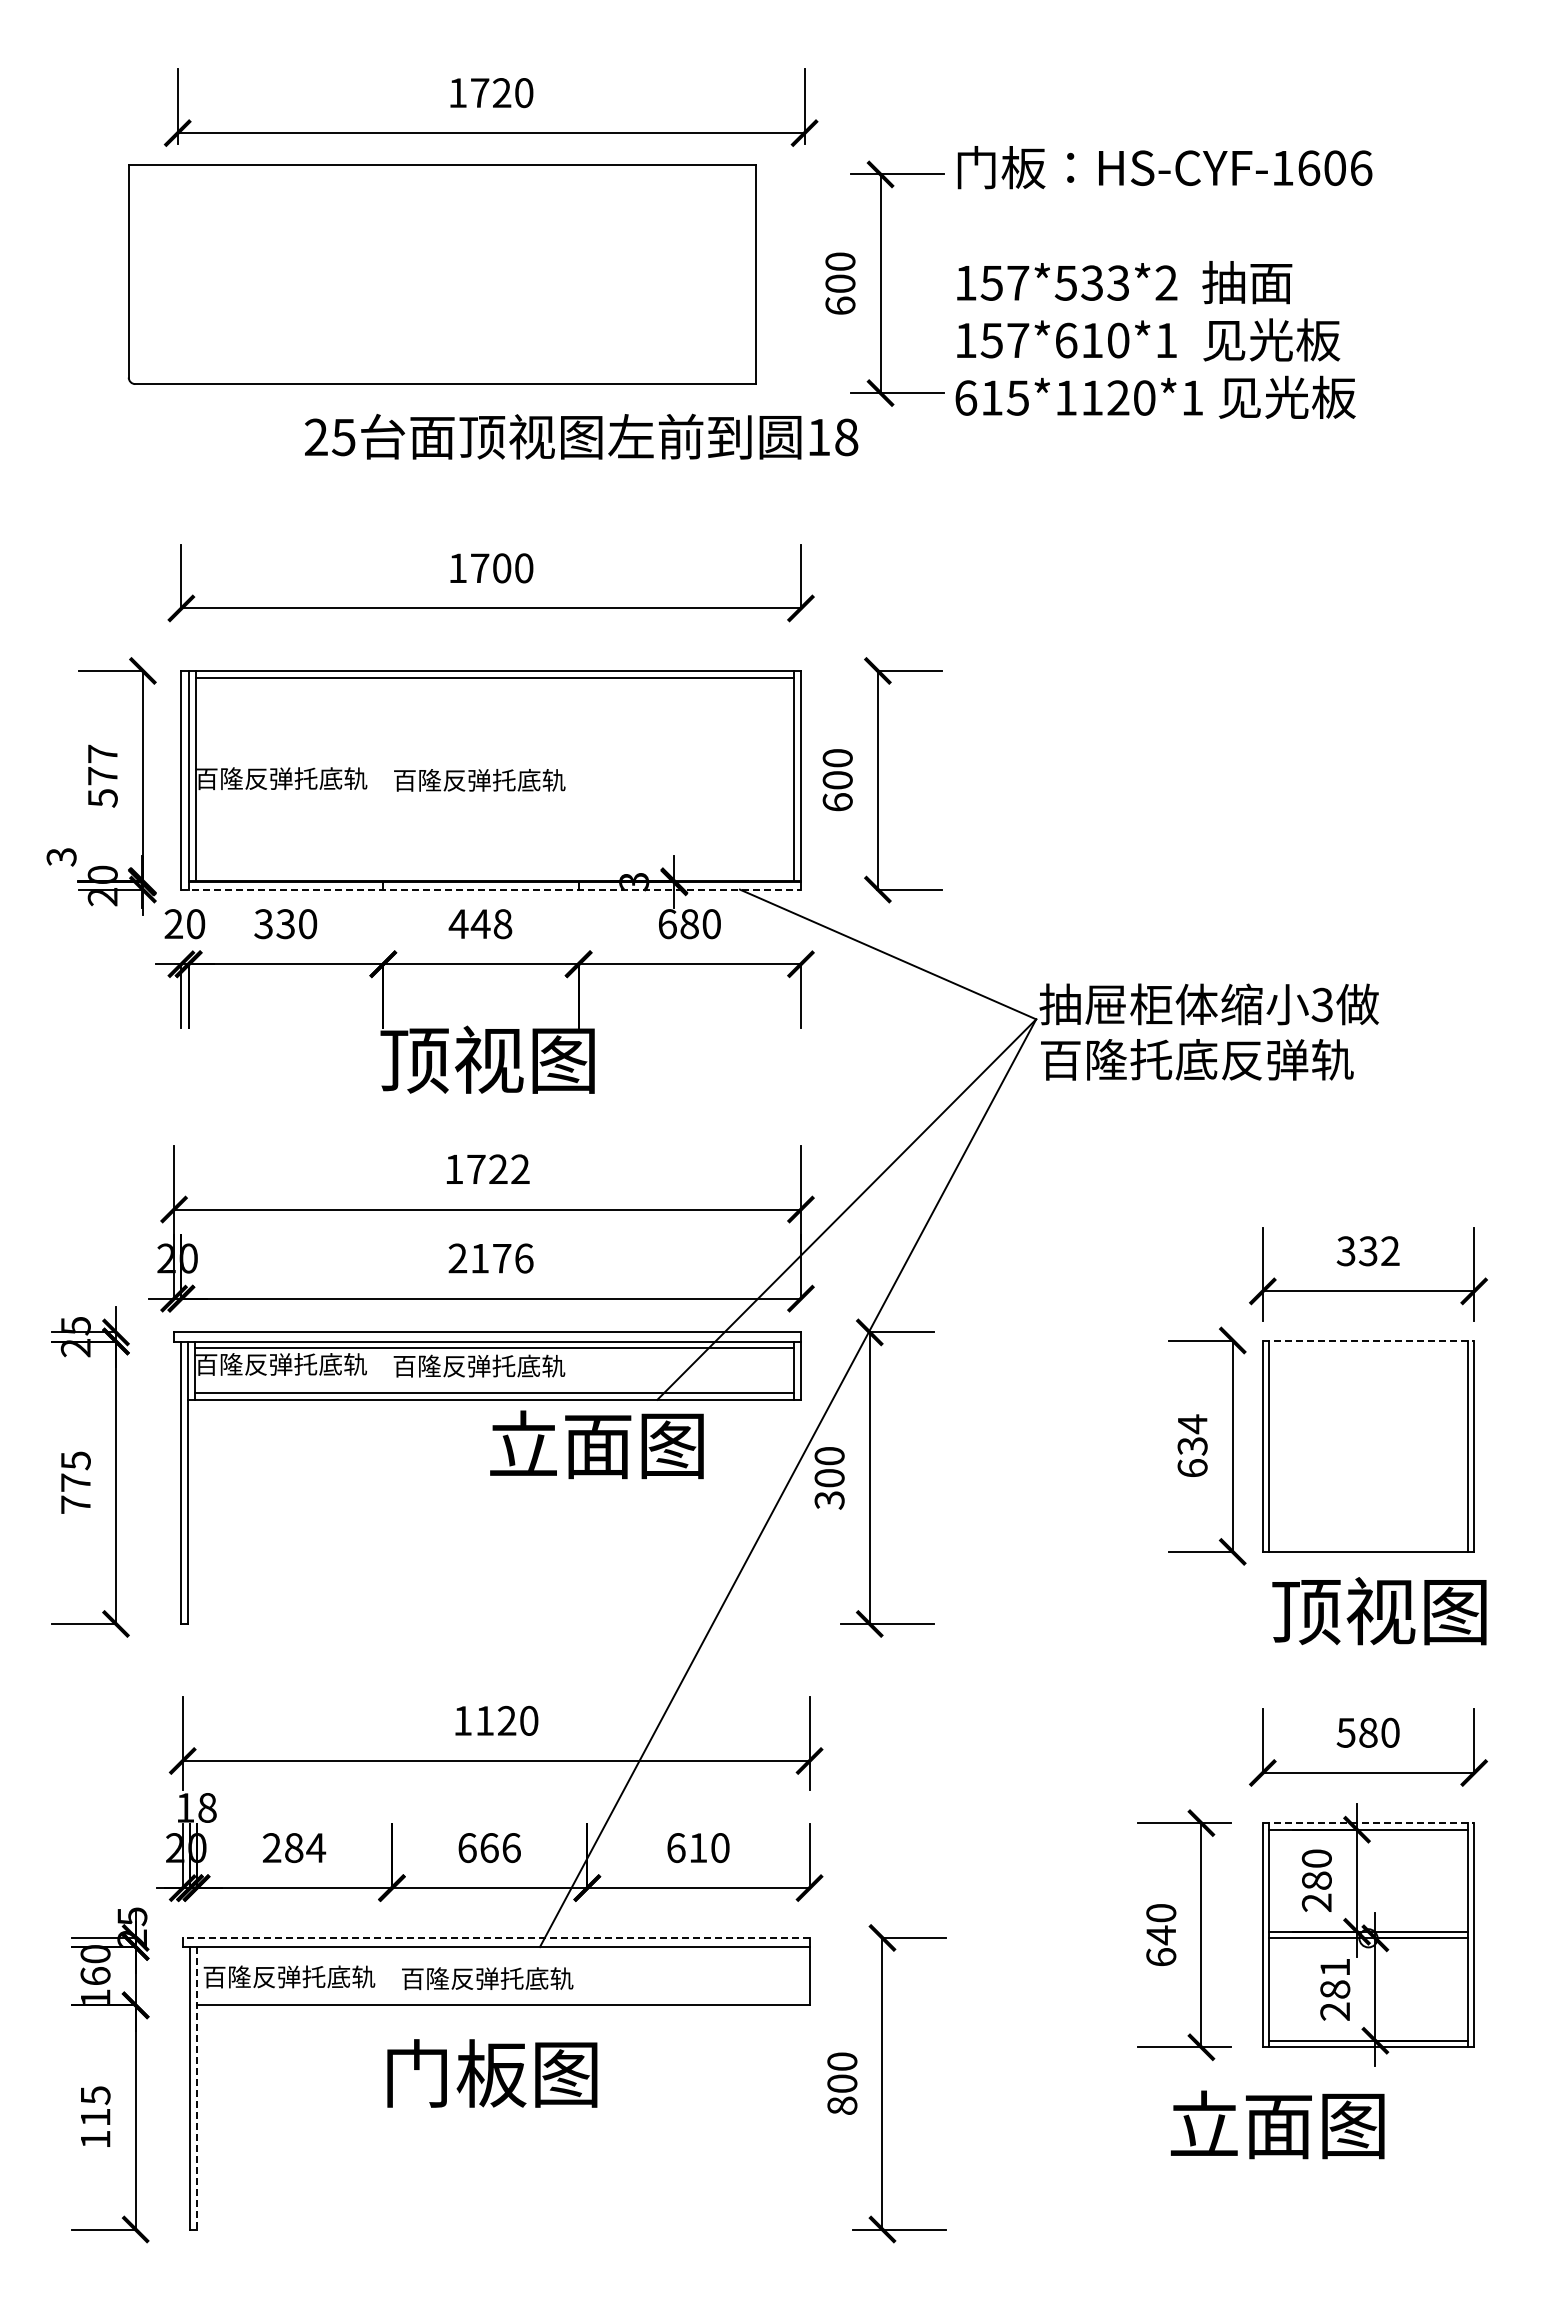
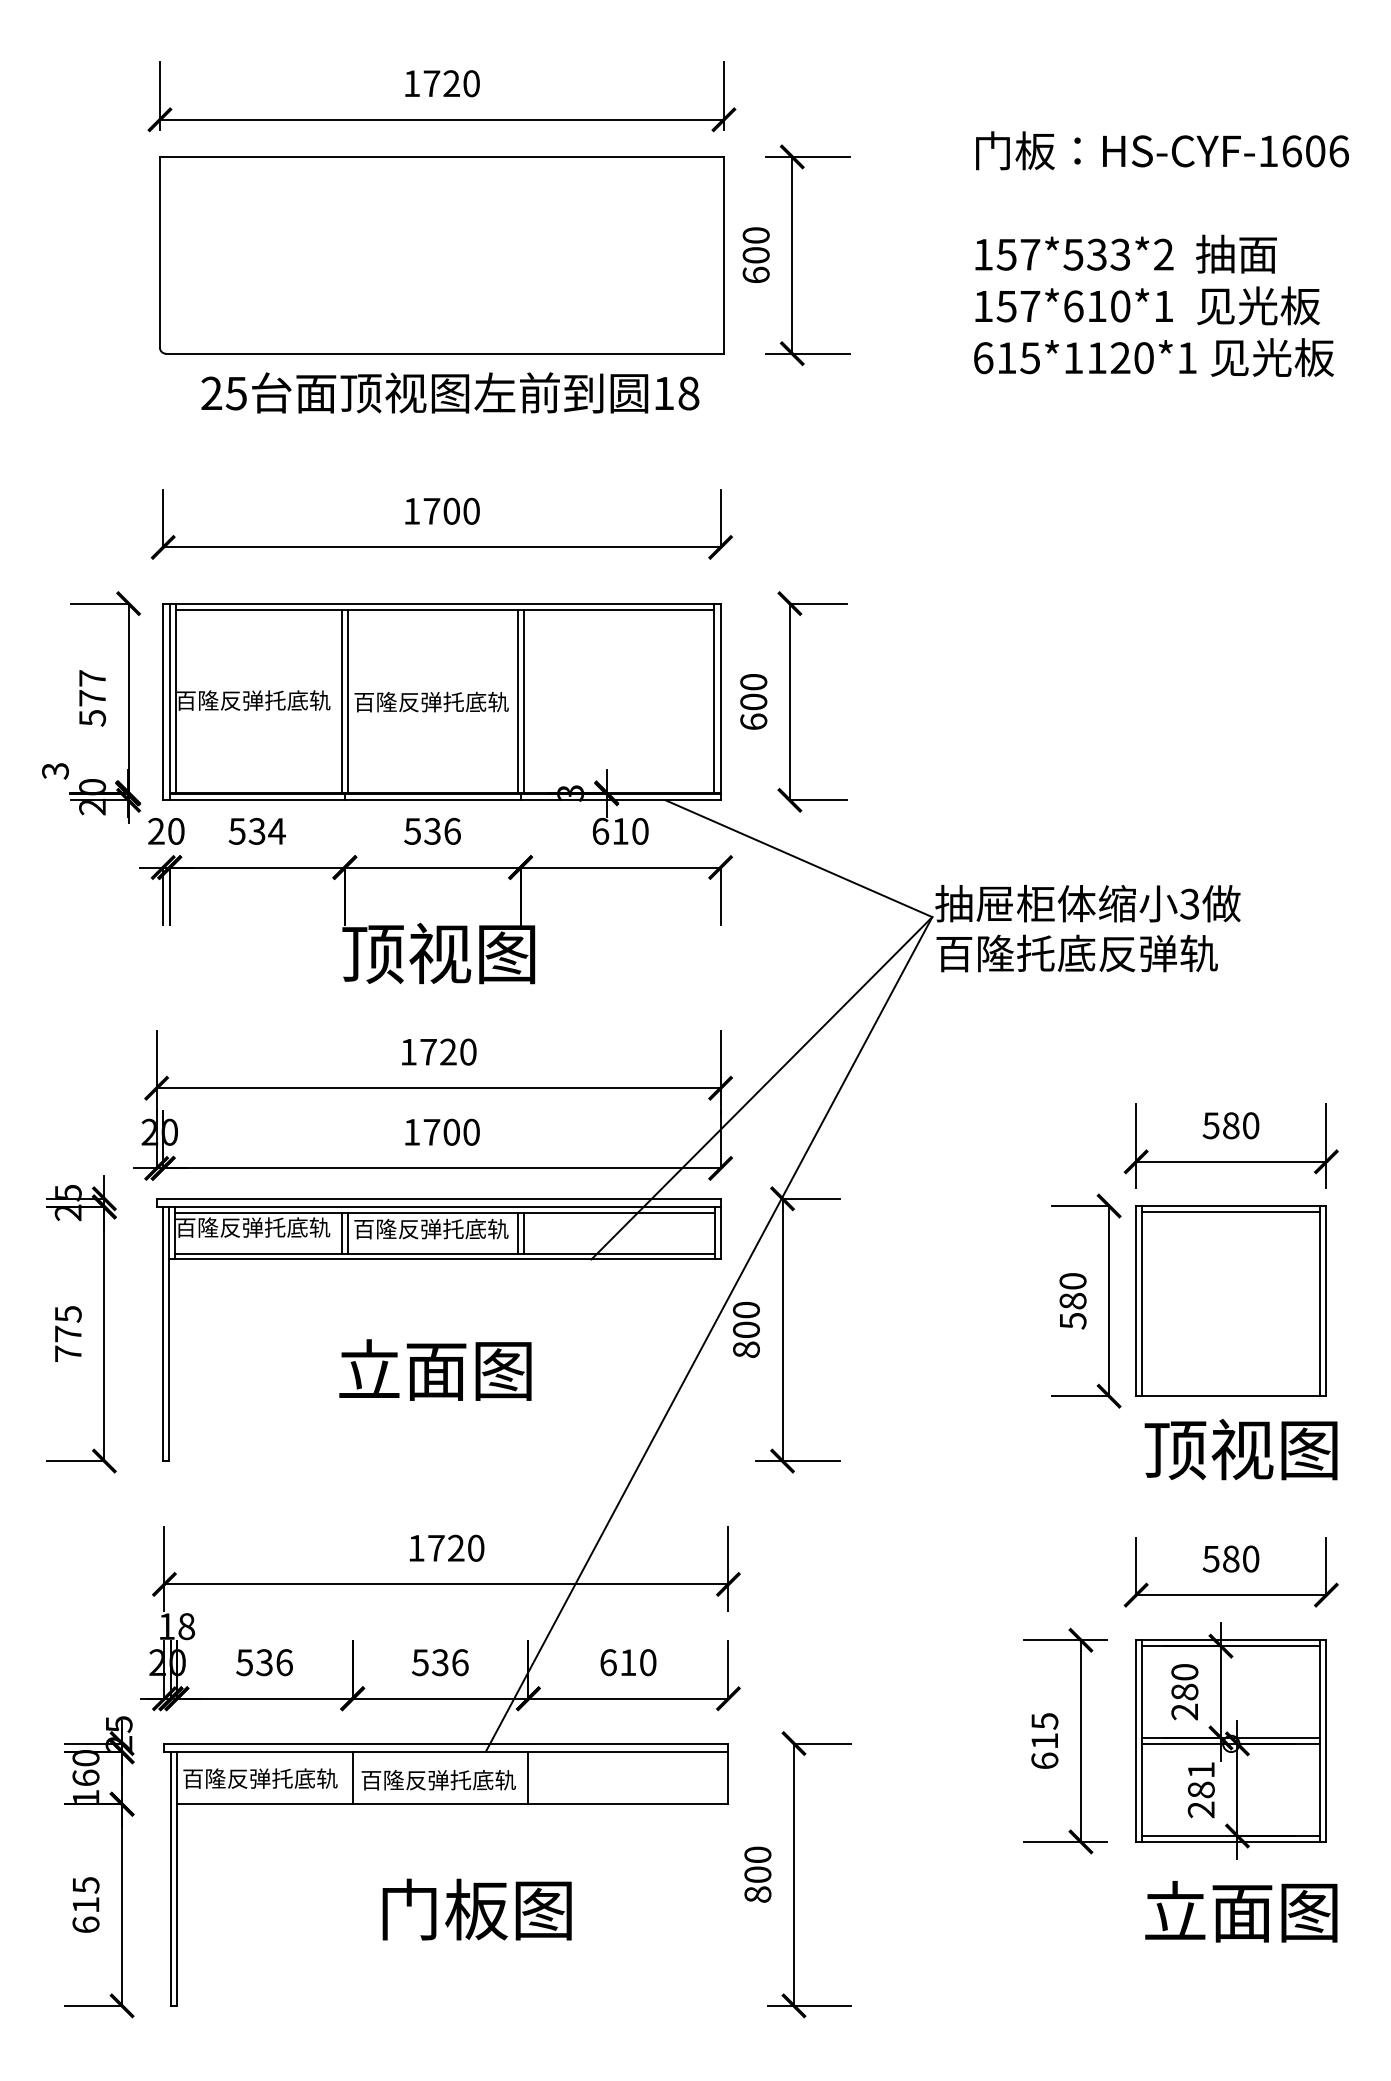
part: (441, 274) -> (441, 255), moved
text: (1163, 282) -> (1161, 254), moved
text: (581, 436) -> (450, 392), moved
line: (380, 779) -> (342, 701), added
line: (386, 779) -> (347, 701), added
line: (575, 779) -> (517, 701), added
line: (581, 779) -> (523, 701), added
line: (491, 889) -> (442, 800), dashed -> solid
text: (285, 924) -> (256, 831), 330 -> 534
text: (480, 924) -> (432, 831), 448 -> 536
text: (689, 924) -> (620, 831), 680 -> 610
text: (520, 1169) -> (468, 1052), 1722 -> 1720
text: (1368, 1251) -> (1231, 1125), 332 -> 580
text: (490, 1258) -> (441, 1132), 2176 -> 1700
line: (1368, 1340) -> (1231, 1206), dashed -> solid
line: (1368, 1347) -> (1231, 1212), added
line: (380, 1370) -> (342, 1233), added
line: (386, 1370) -> (347, 1233), added
line: (575, 1370) -> (517, 1233), added
line: (581, 1370) -> (523, 1233), added
text: (596, 1444) -> (435, 1369), moved
text: (1192, 1445) -> (1072, 1300), 634 -> 580
text: (829, 1500) -> (746, 1349), 300 -> 800
text: (485, 1720) -> (436, 1547), 1120 -> 1720
line: (1368, 1823) -> (1231, 1640), dashed -> solid
text: (294, 1848) -> (264, 1663), 284 -> 536
text: (477, 1848) -> (429, 1663), 666 -> 536
text: (1161, 1924) -> (1045, 1731), 640 -> 615
line: (495, 1937) -> (445, 1743), dashed -> solid
line: (391, 1976) -> (352, 1778), added
line: (587, 1976) -> (528, 1778), added
text: (492, 2073) -> (477, 1909), moved
line: (196, 2088) -> (176, 1879), dashed -> solid
text: (1277, 2124) -> (1241, 1911), moved
text: (95, 2139) -> (85, 1924), 115 -> 615

